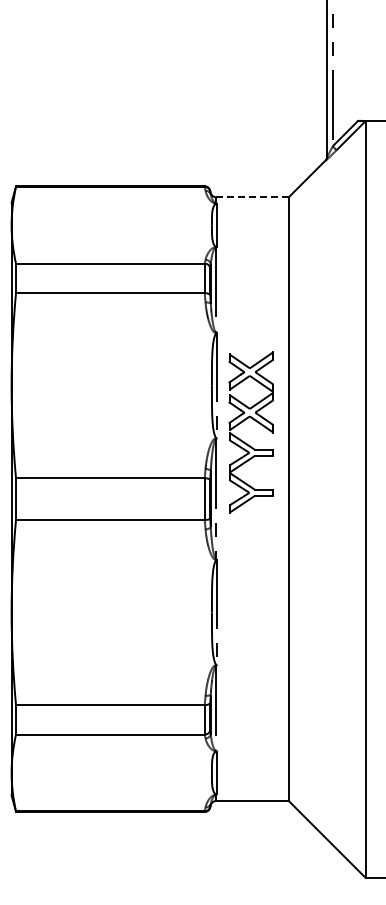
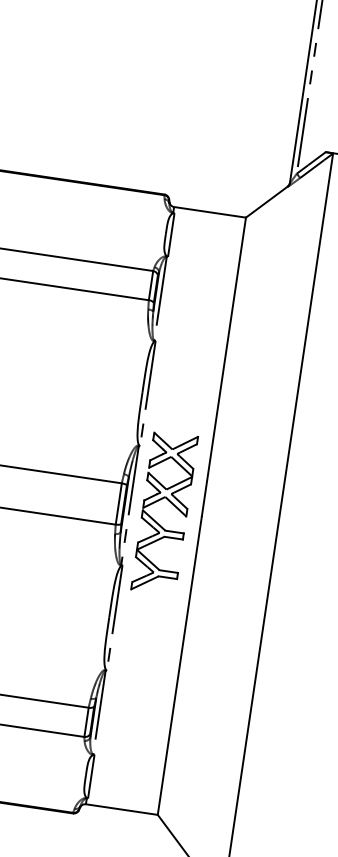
line: (251, 197) -> (209, 212), dashed -> solid
part: (244, 441) -> (156, 521), moved

